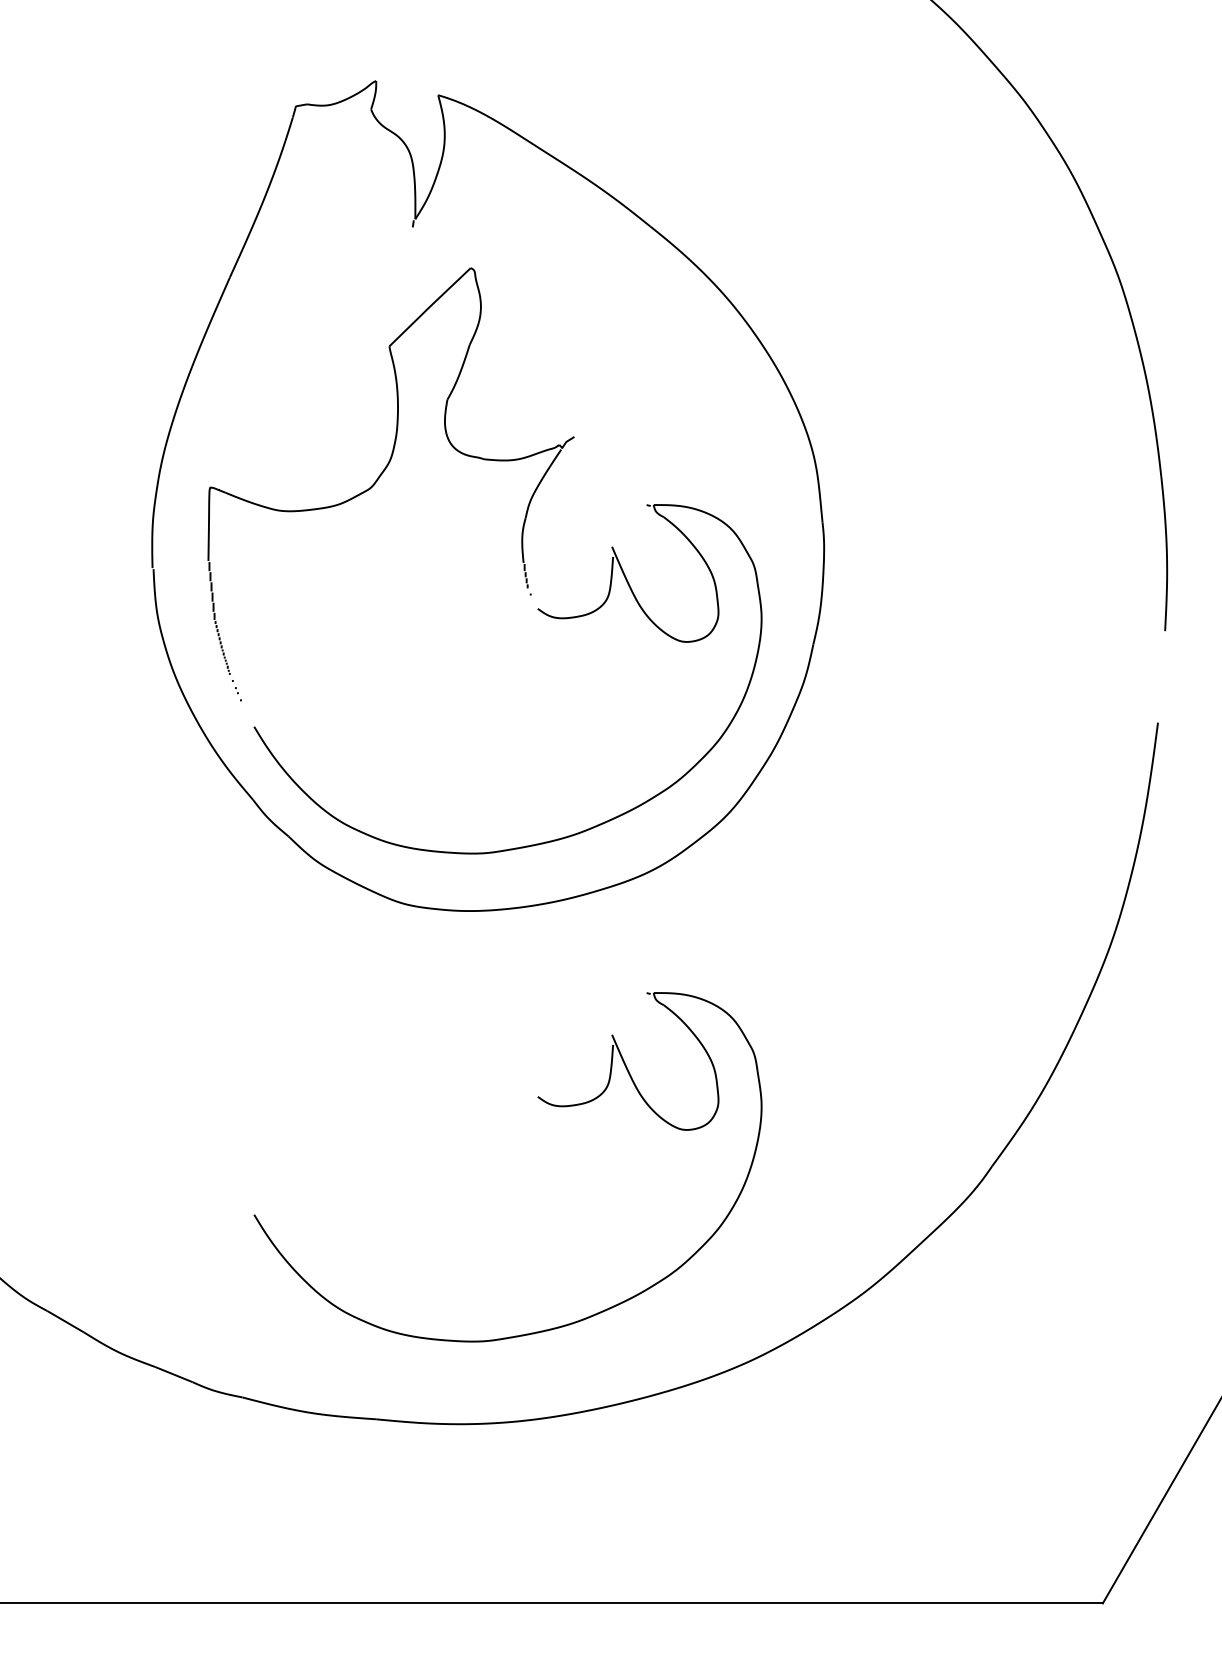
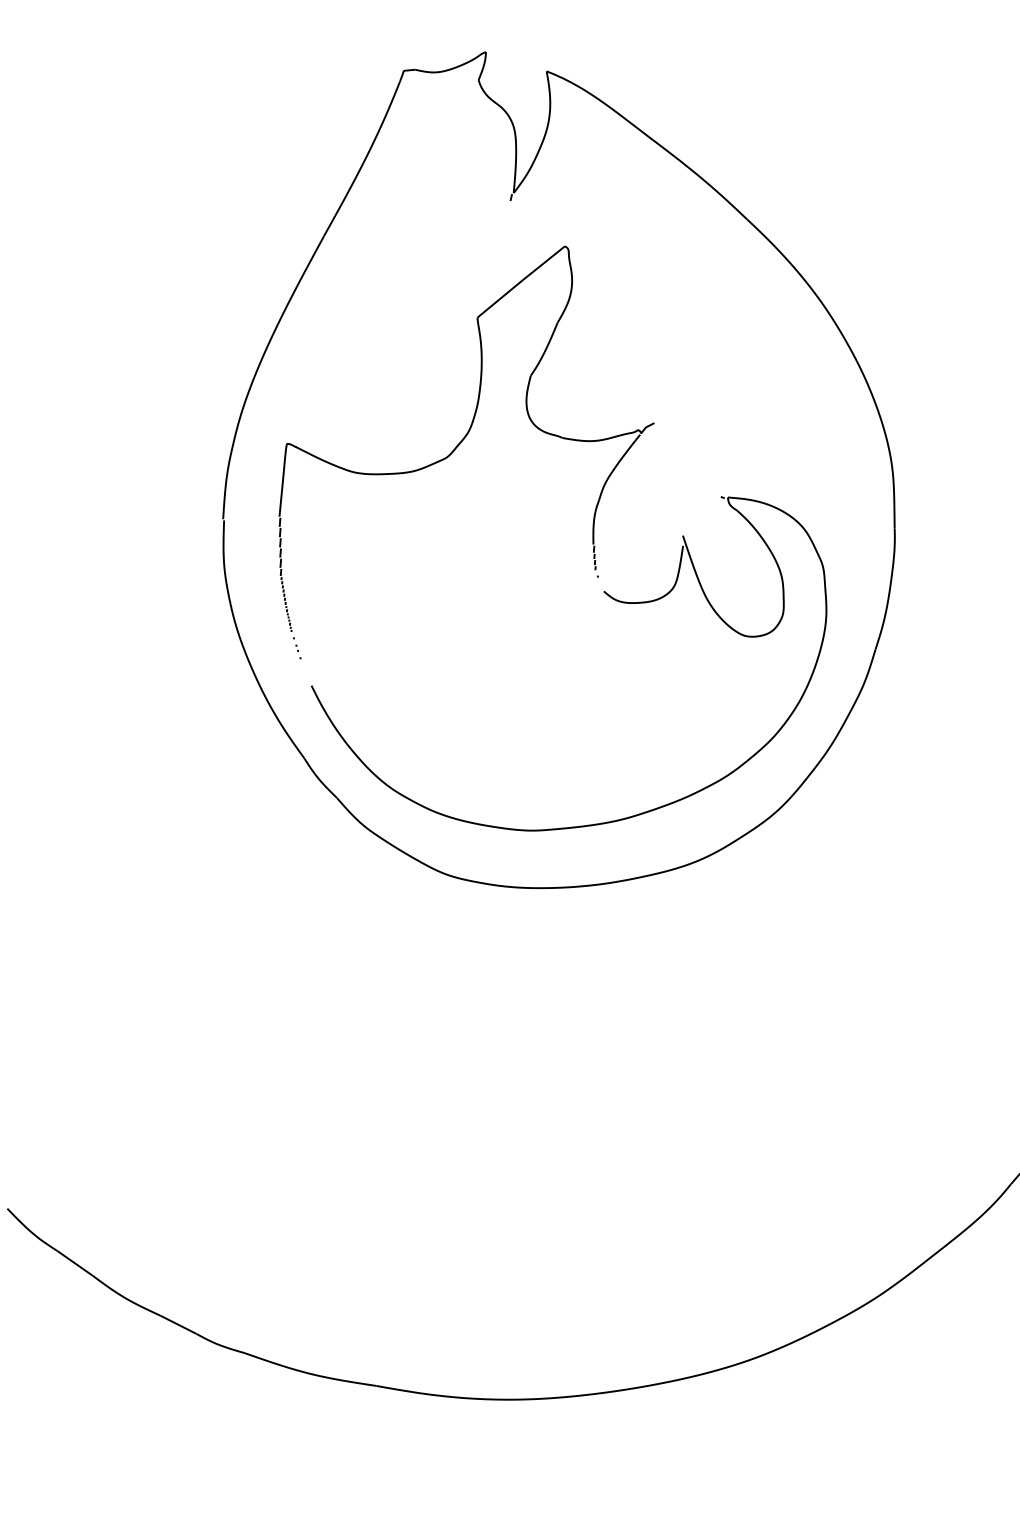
part: (547, 1104) -> (572, 1086), removed

